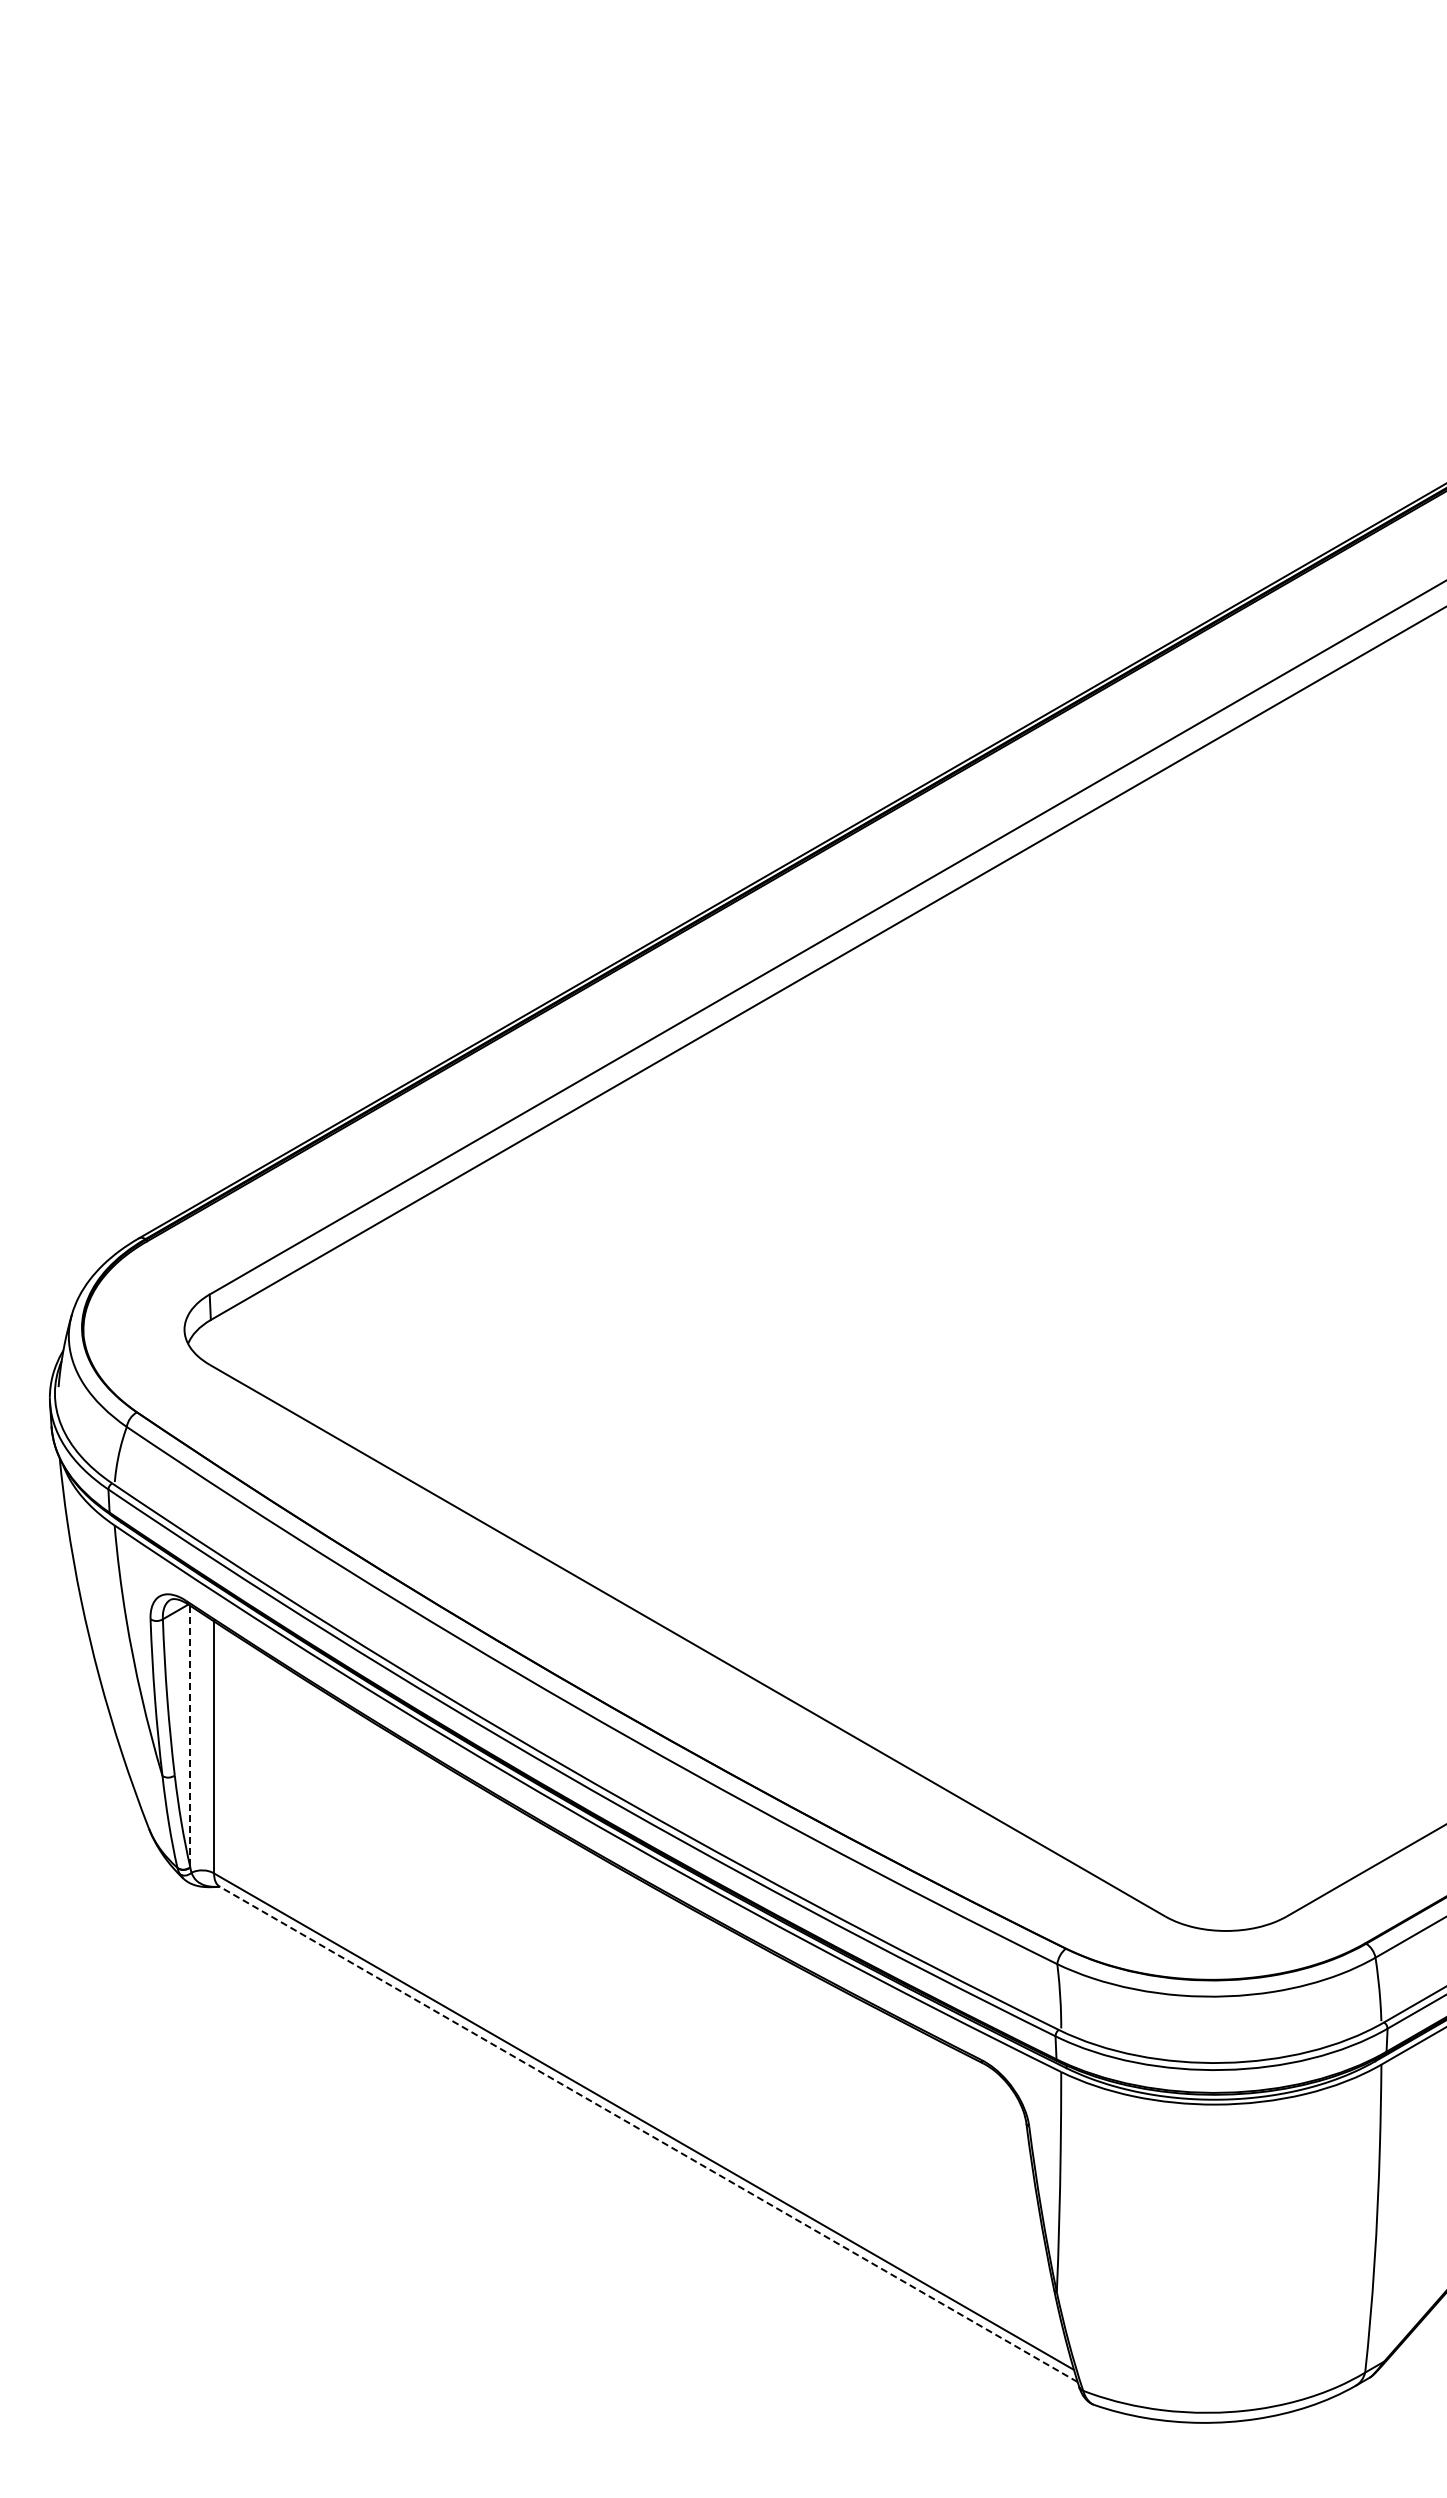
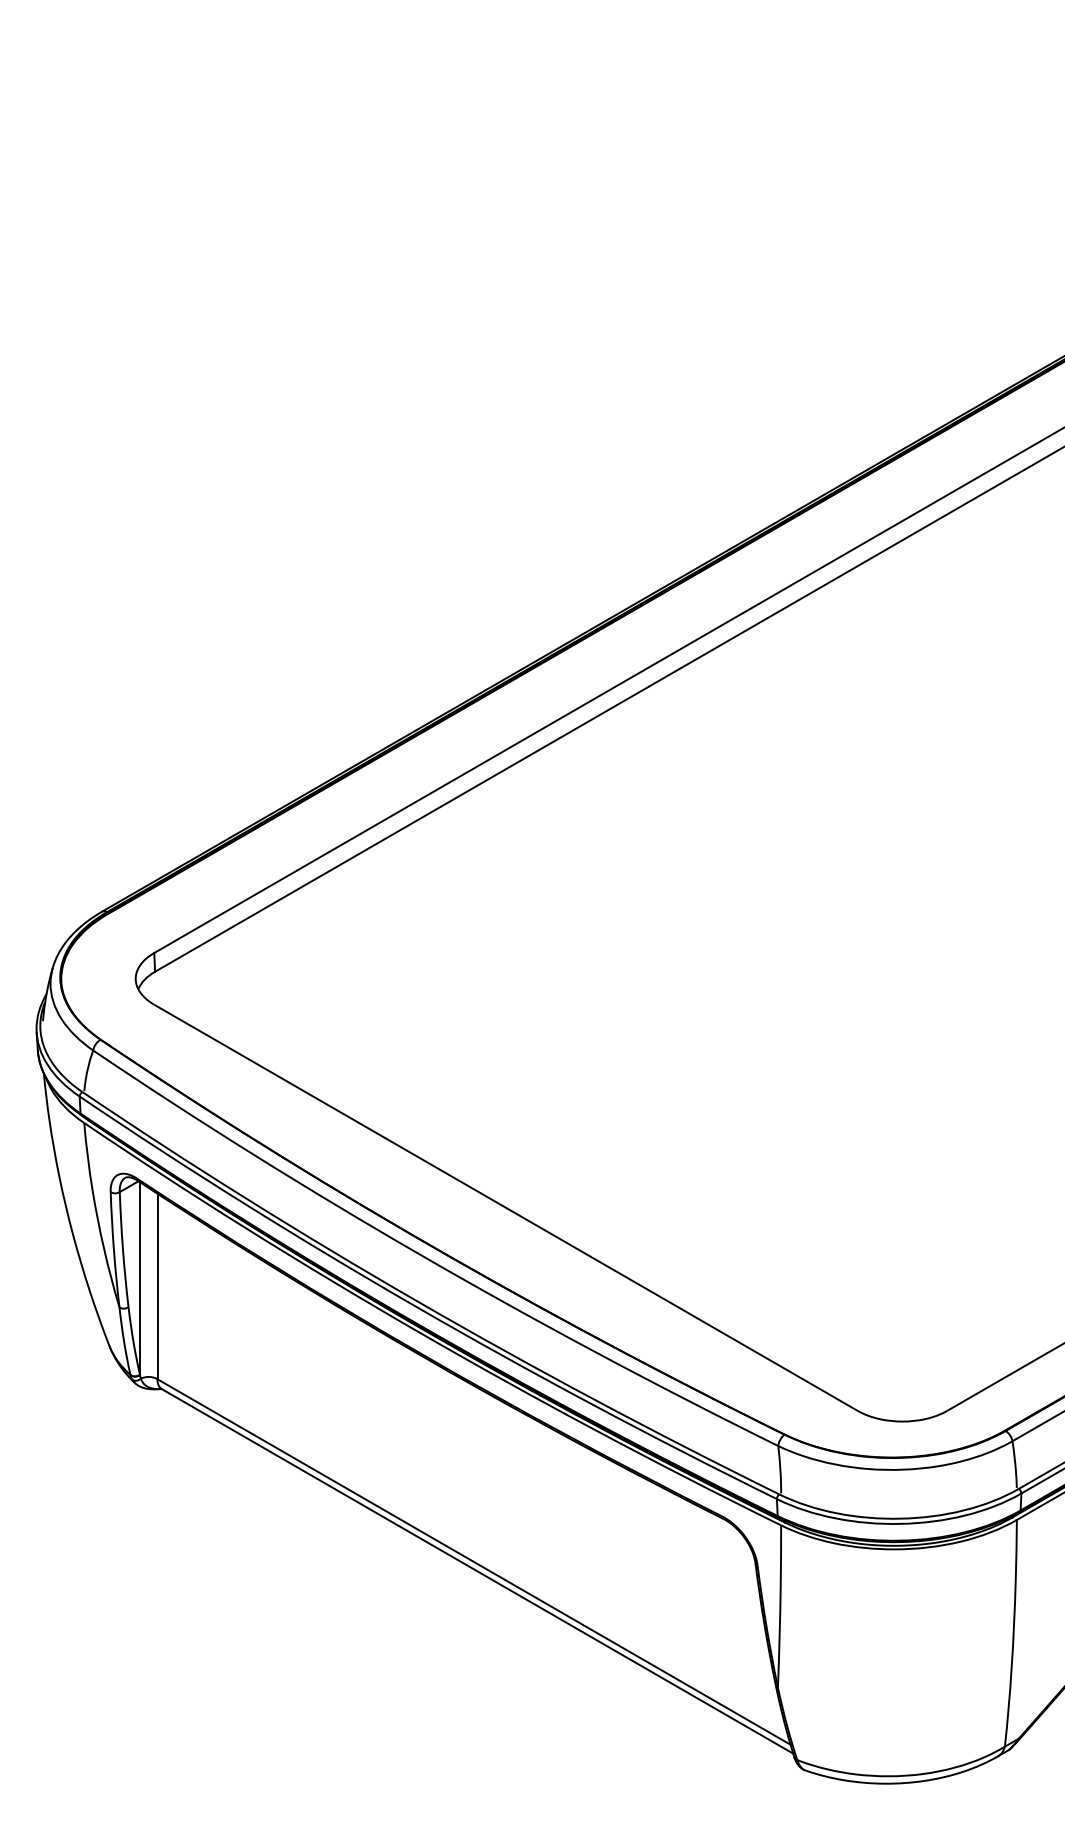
line: (190, 1736) -> (140, 1278), dashed -> solid
line: (648, 2134) -> (477, 1571), dashed -> solid

